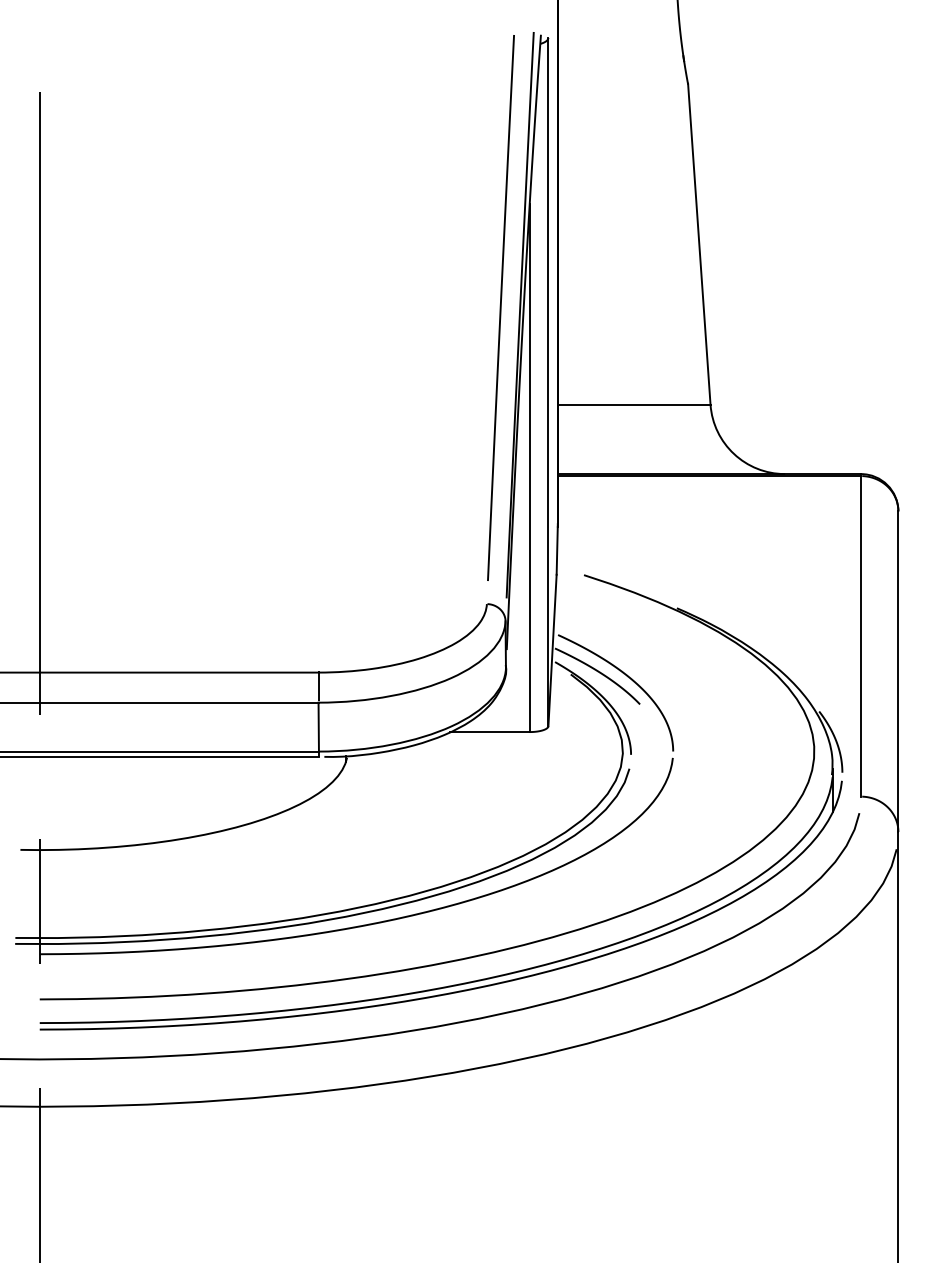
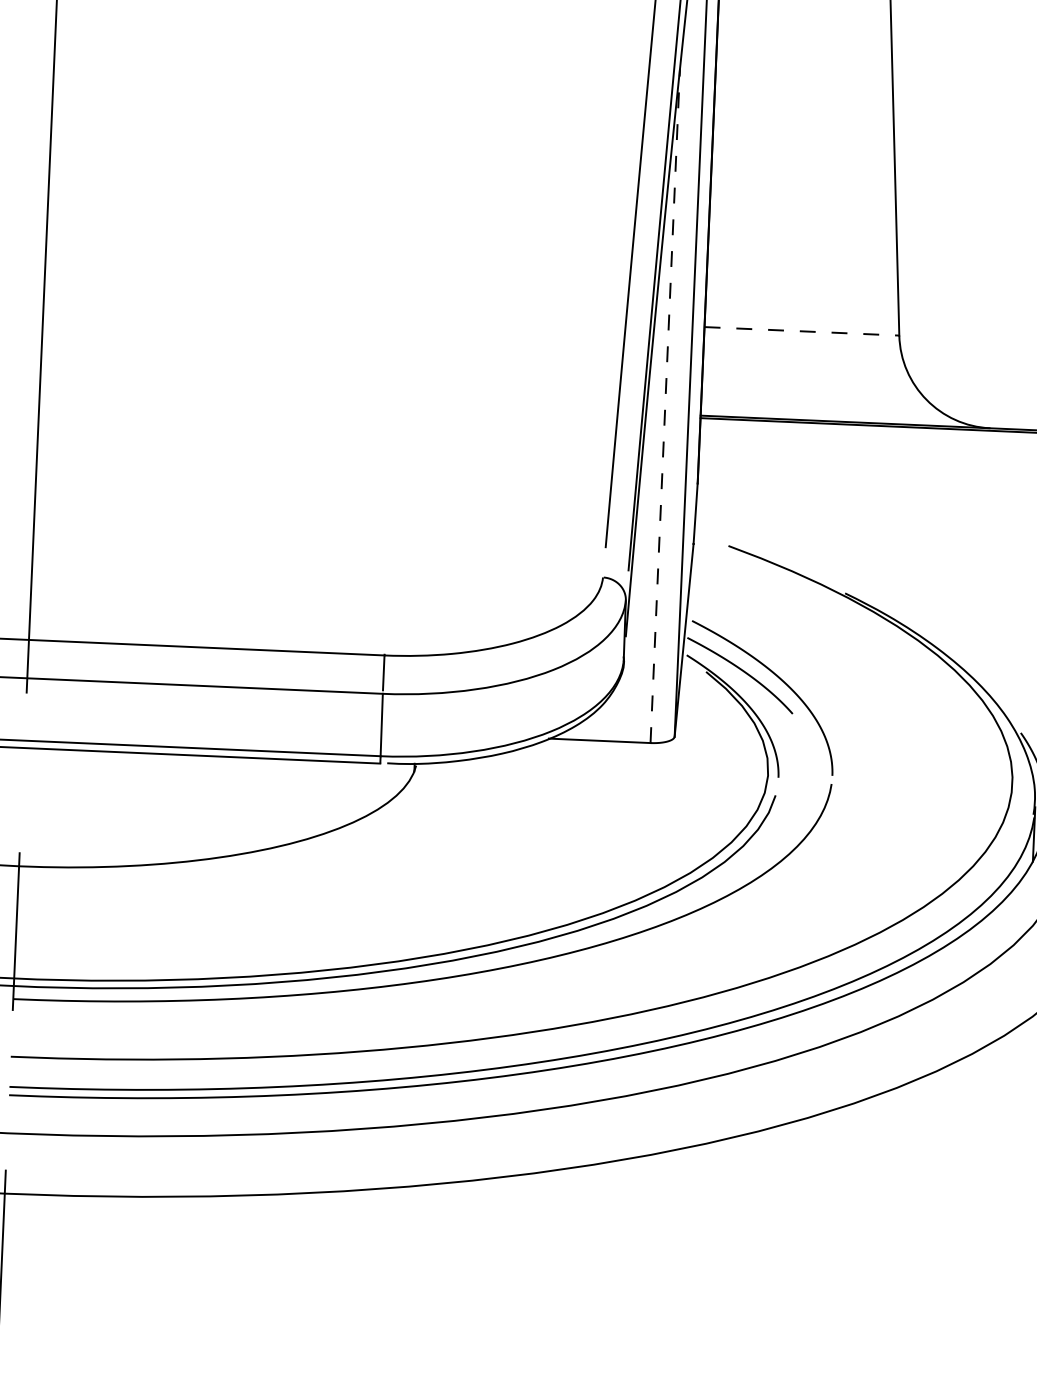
line: (634, 404) -> (802, 331), solid -> dashed
line: (529, 467) -> (664, 405), solid -> dashed

